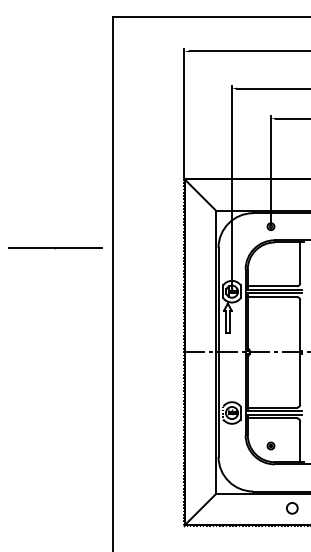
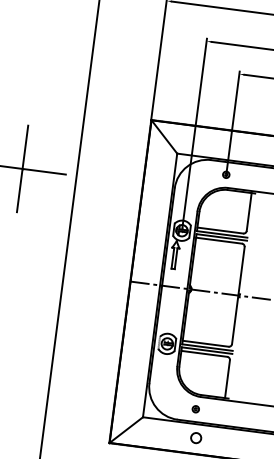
line: (55, 247) -> (22, 168), added
part: (270, 445) -> (195, 408), moved
circle: (292, 508) -> (196, 438), moved

